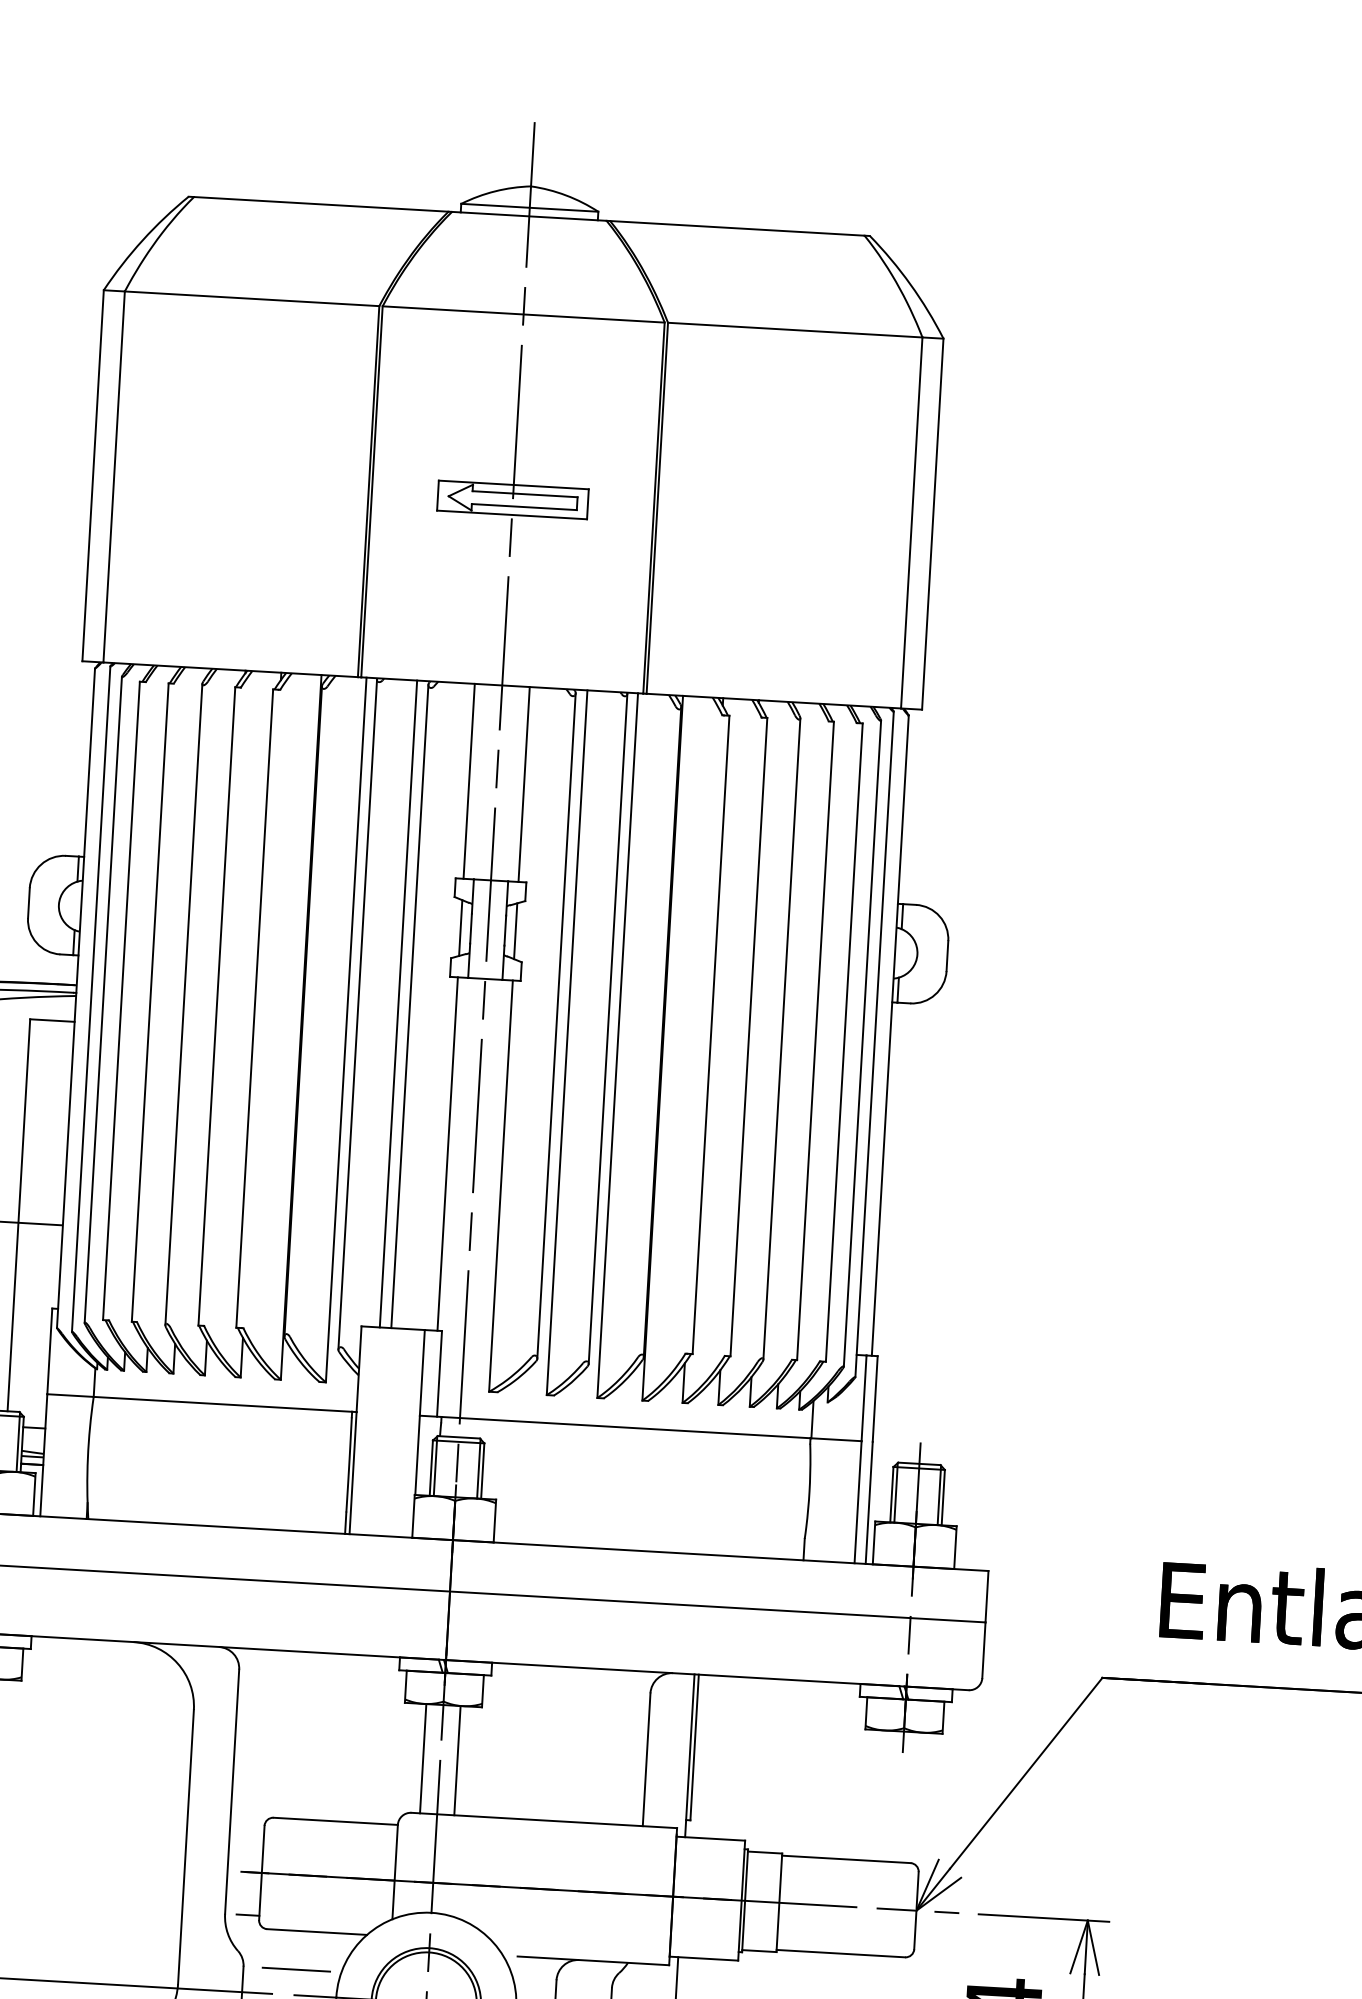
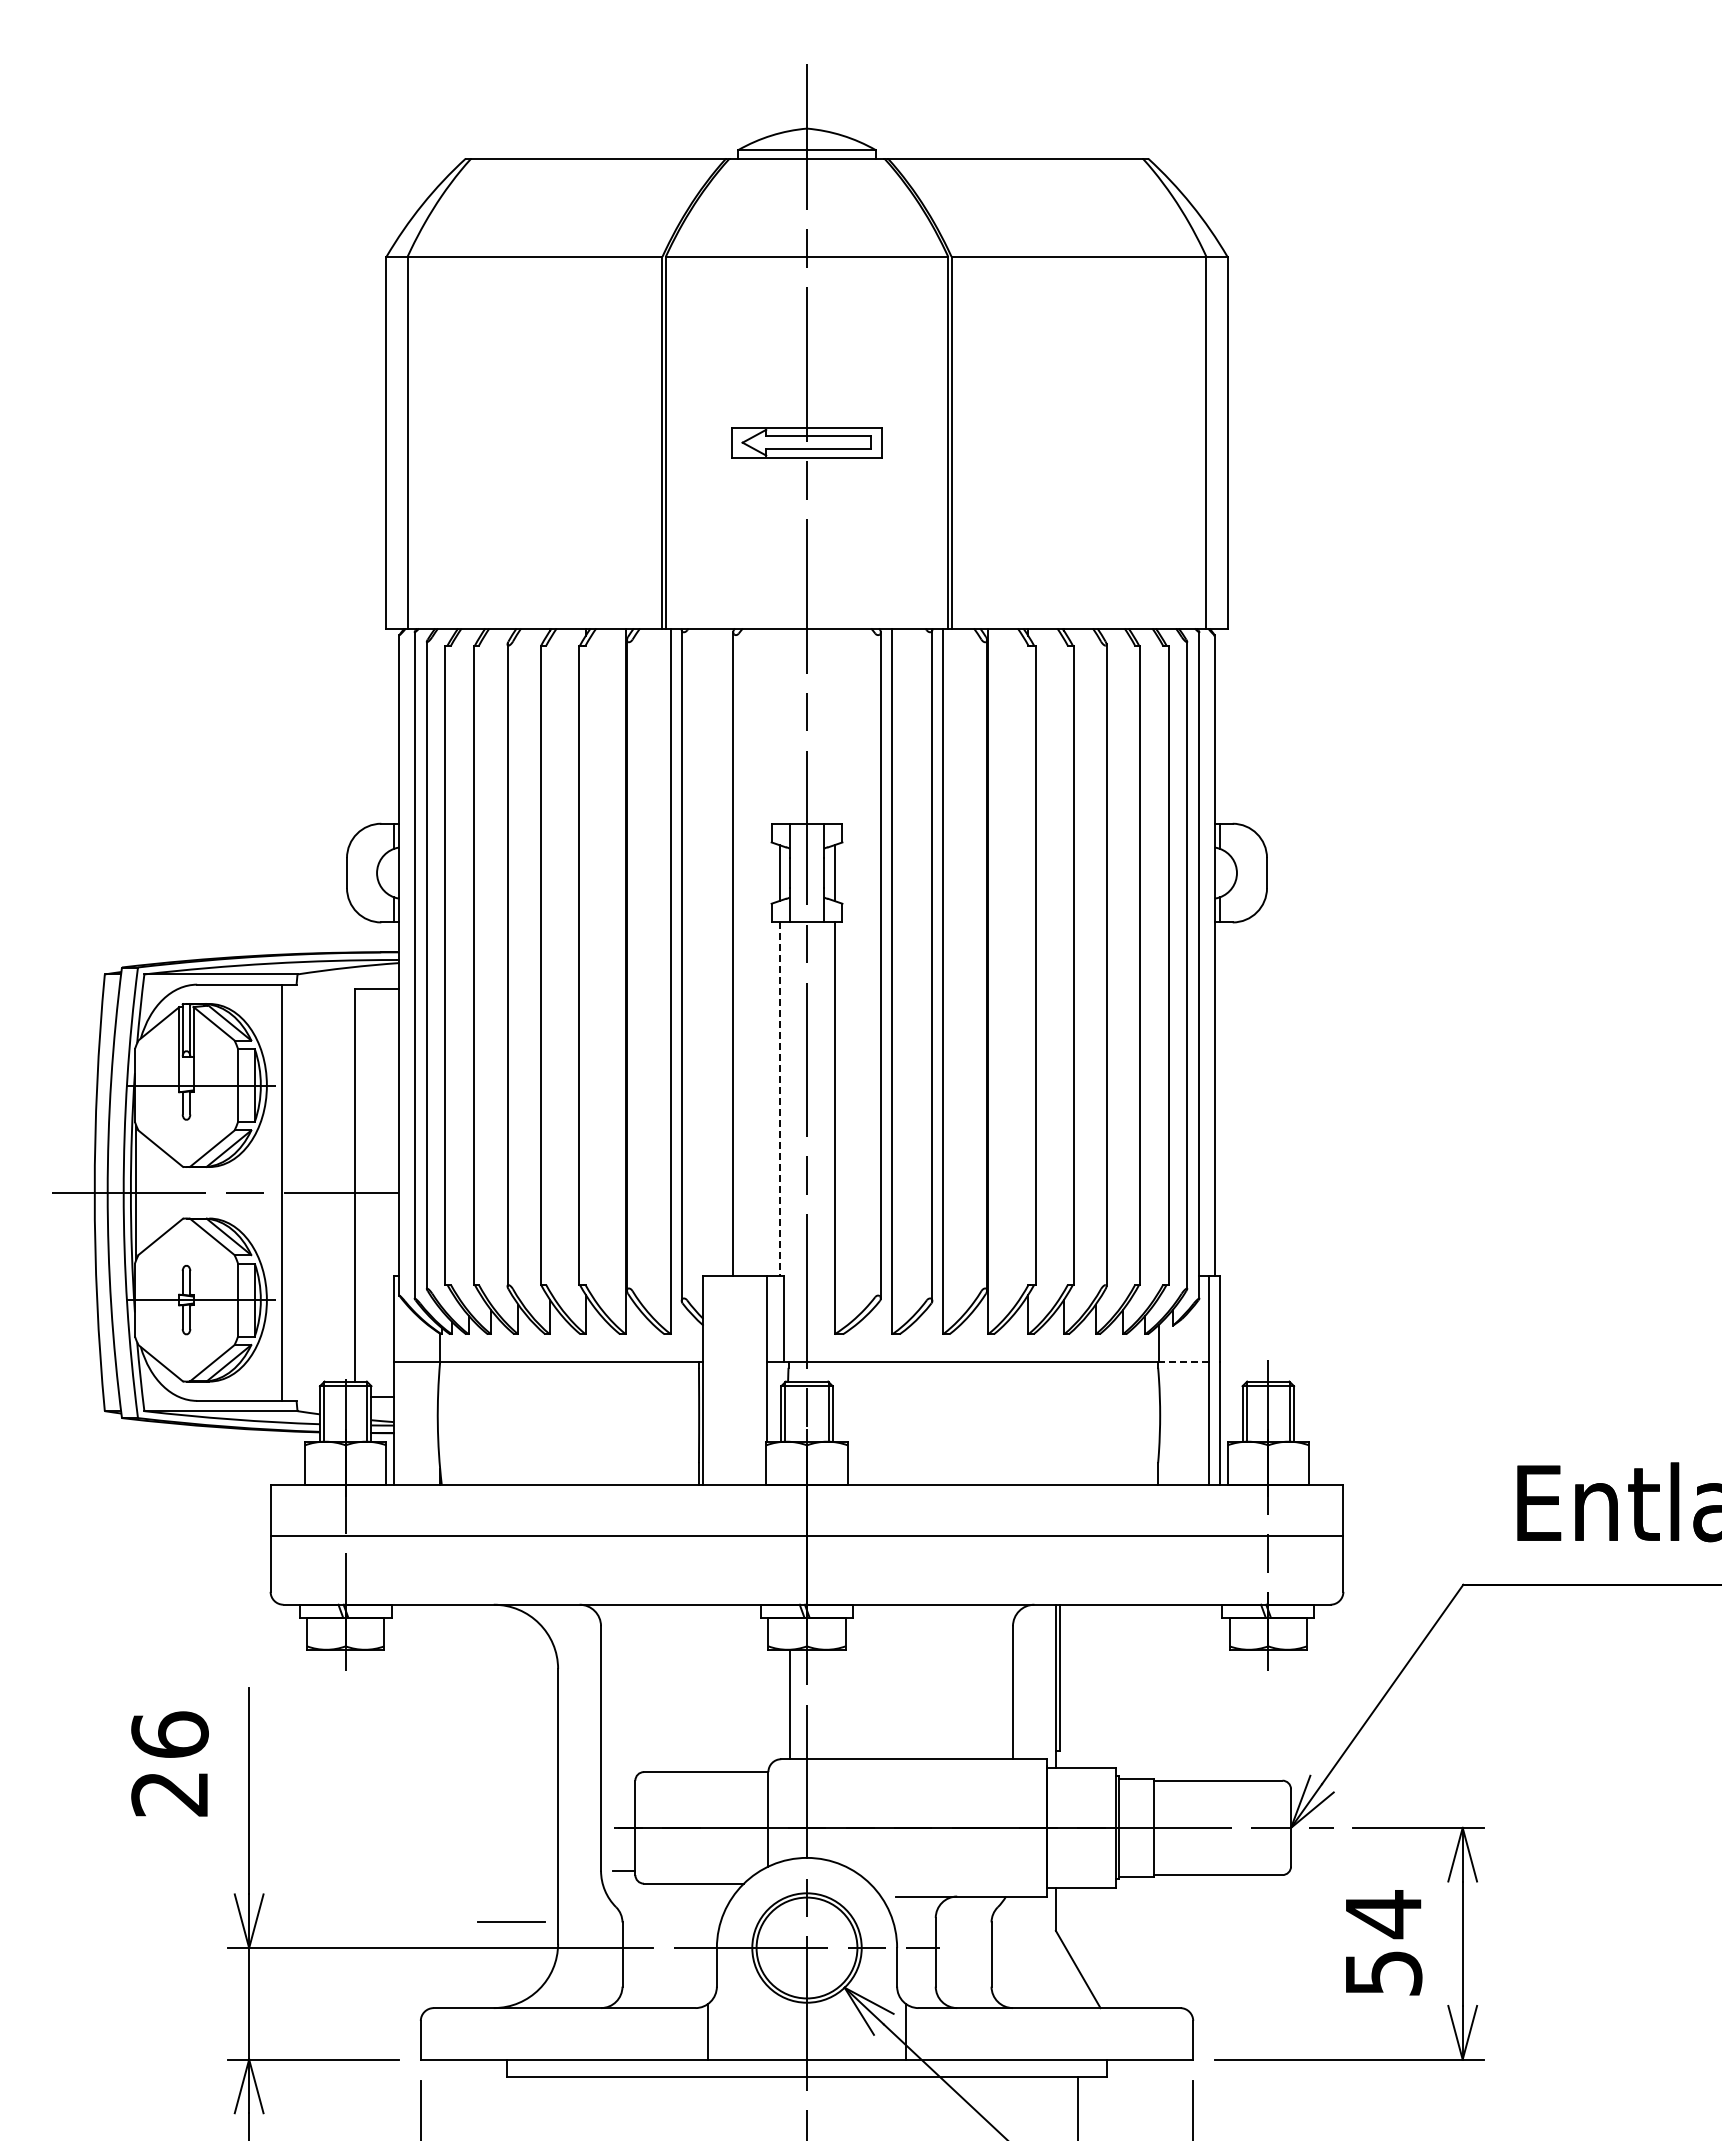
line: (469, 780) -> (779, 725), removed
line: (524, 783) -> (834, 725), removed
line: (398, 1004) -> (721, 952), removed
line: (447, 1154) -> (779, 1099), solid -> dashed
line: (835, 1439) -> (1183, 1362), solid -> dashed
line: (457, 1760) -> (824, 1704), removed
line: (296, 1968) -> (511, 1921), moved

